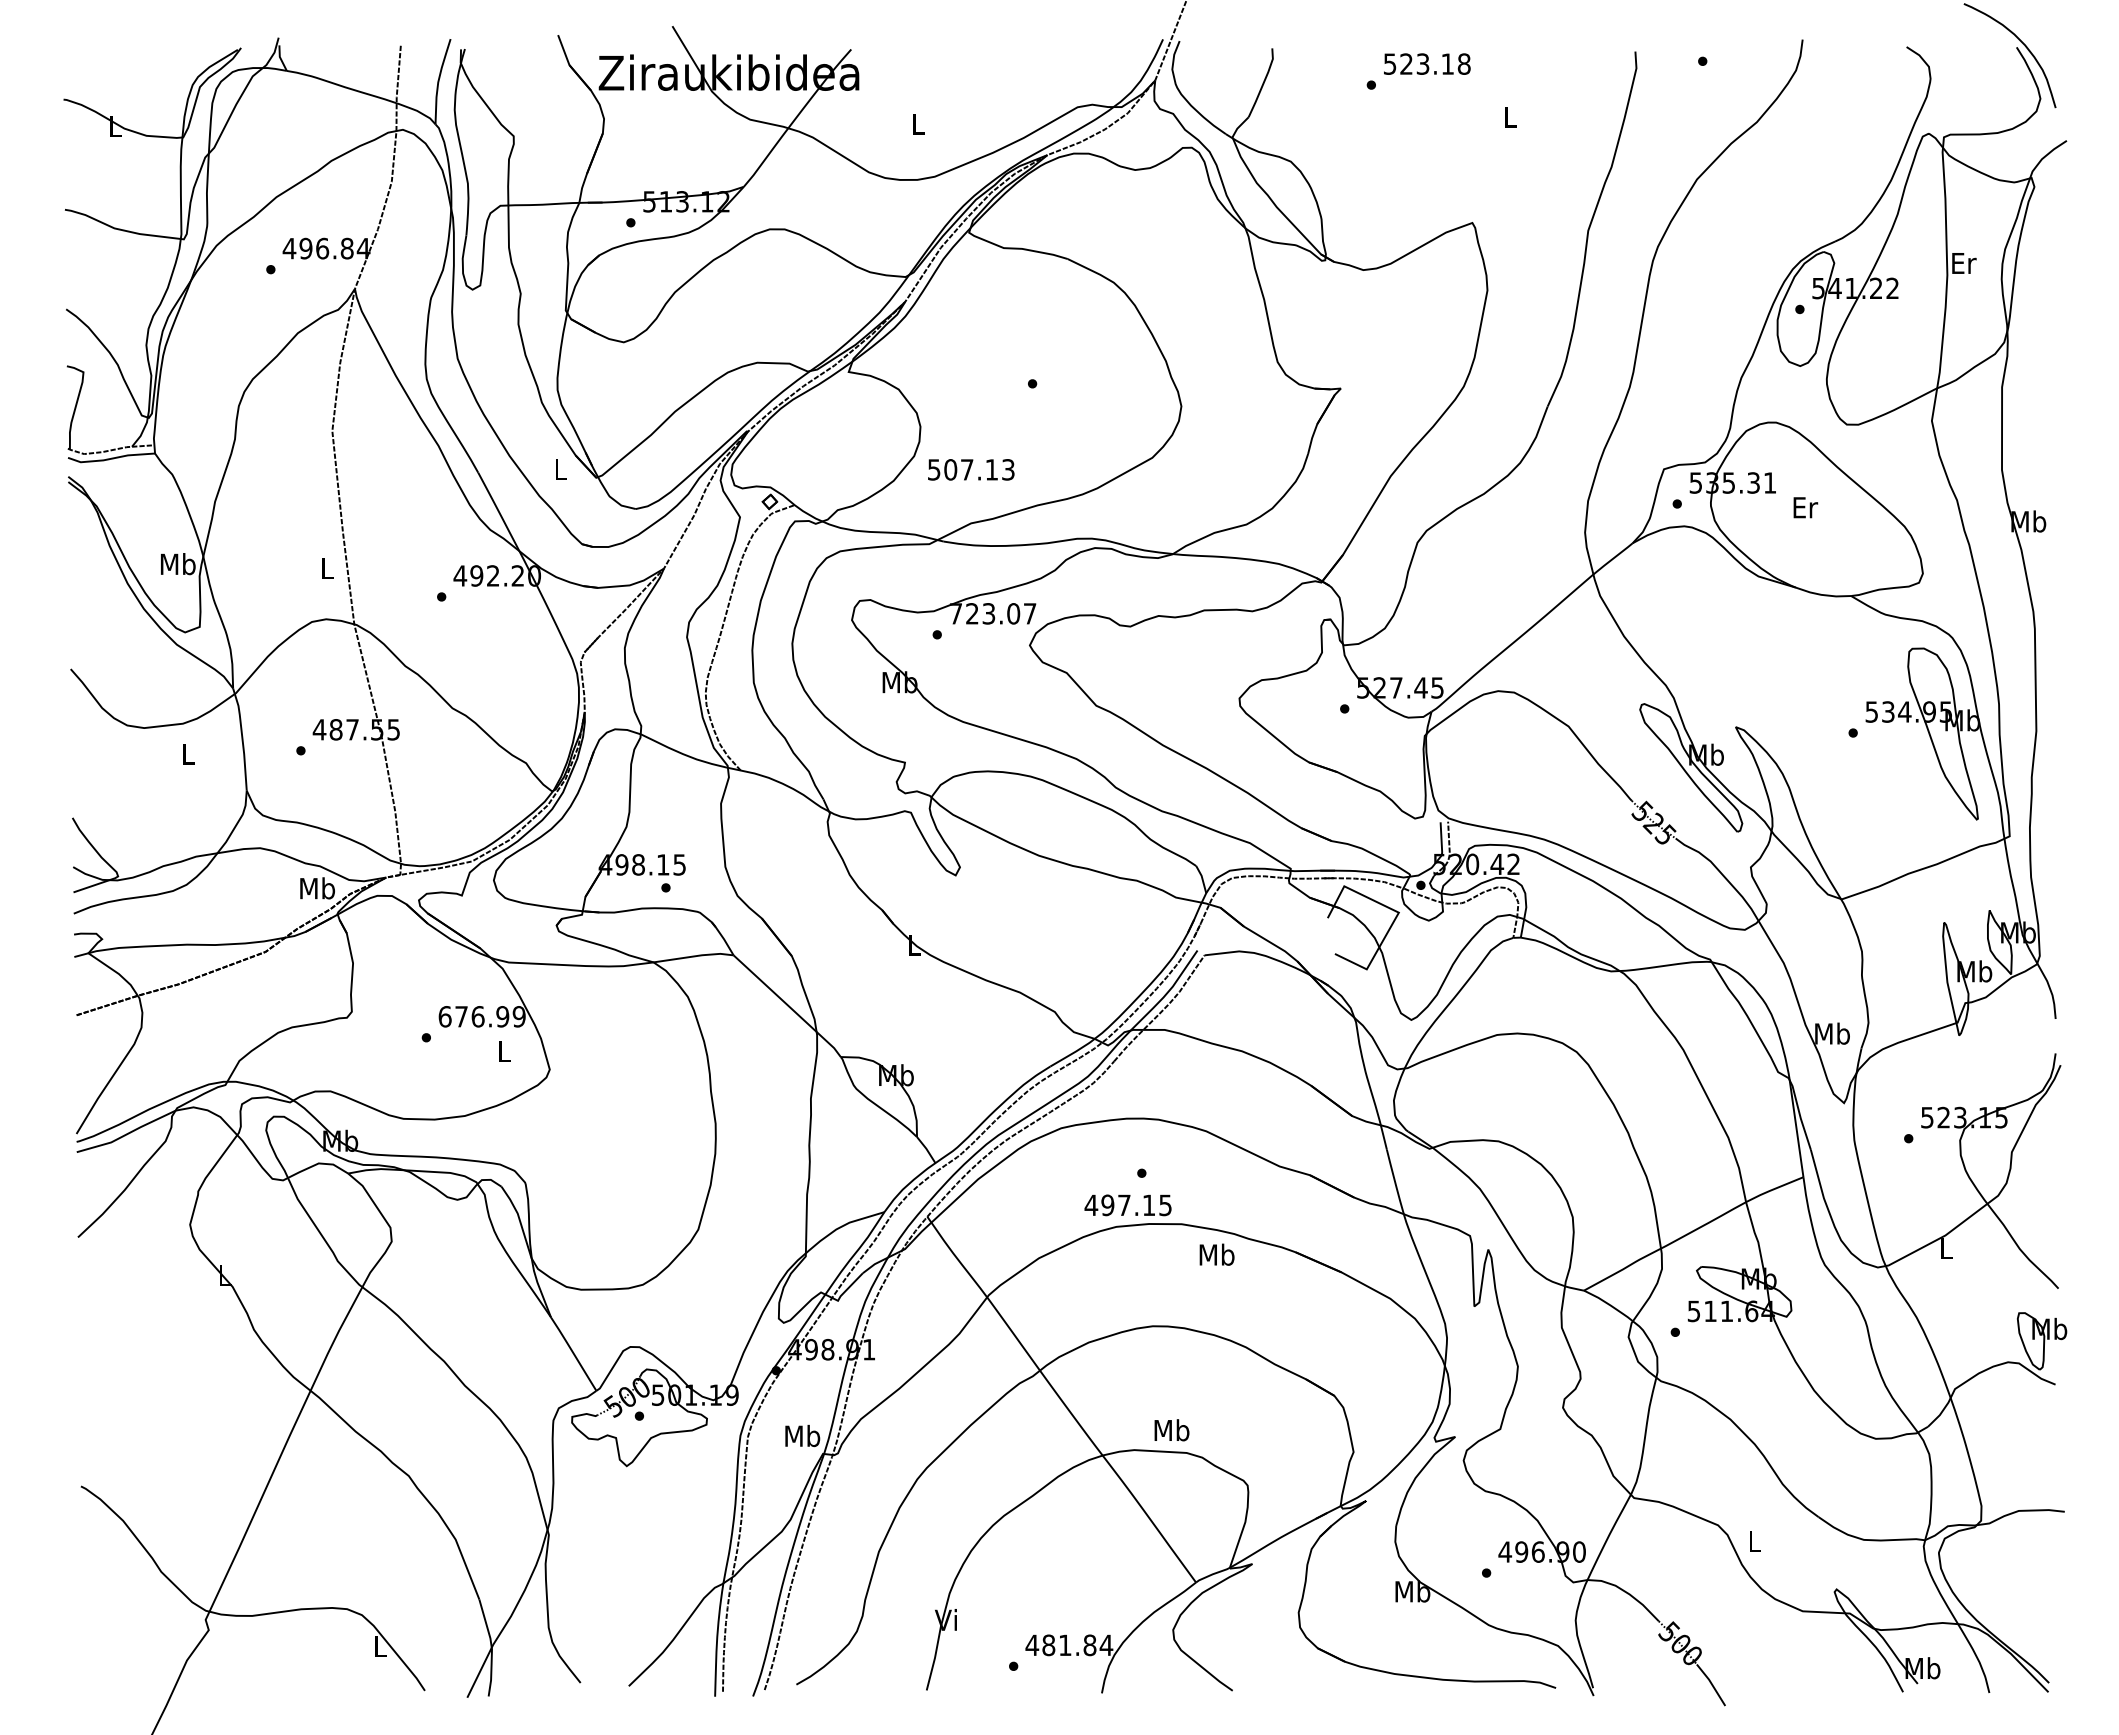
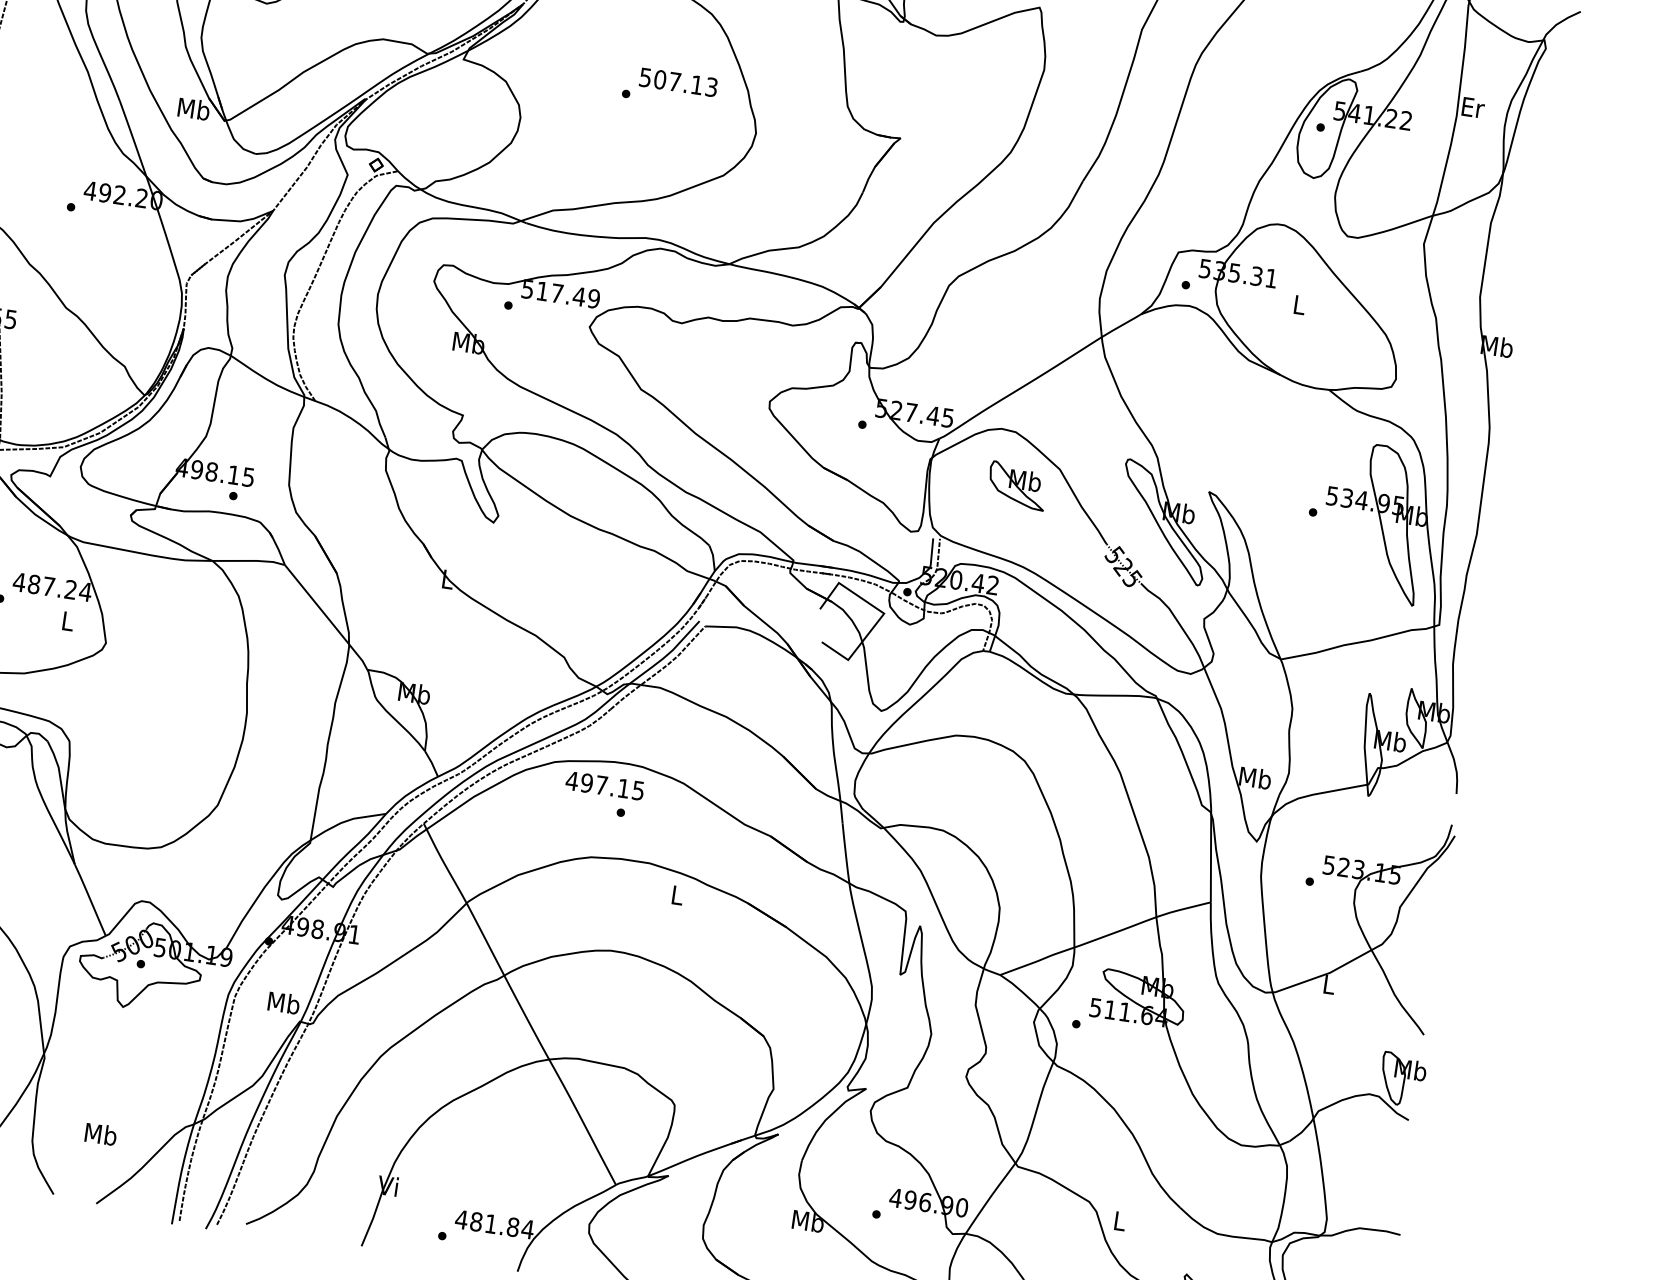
text: (560, 469) -> (193, 108), L -> Mb
text: (971, 469) -> (678, 82), moved
text: (1805, 507) -> (1299, 304), Er -> L
text: (992, 613) -> (560, 293), 723.07 -> 517.49
part: (1524, 750) -> (1017, 485), added
text: (482, 1016) -> (52, 586), 676.99 -> 487.24
text: (1127, 1205) -> (604, 785), moved
text: (1216, 1254) -> (676, 894), Mb -> L
text: (1171, 1430) -> (100, 1134), moved

